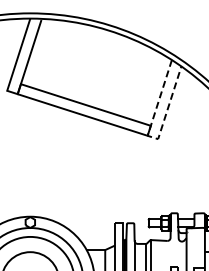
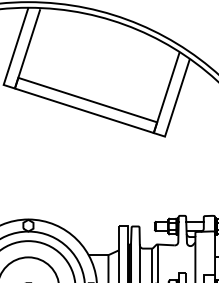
line: (152, 137) -> (158, 134), dashed -> solid

